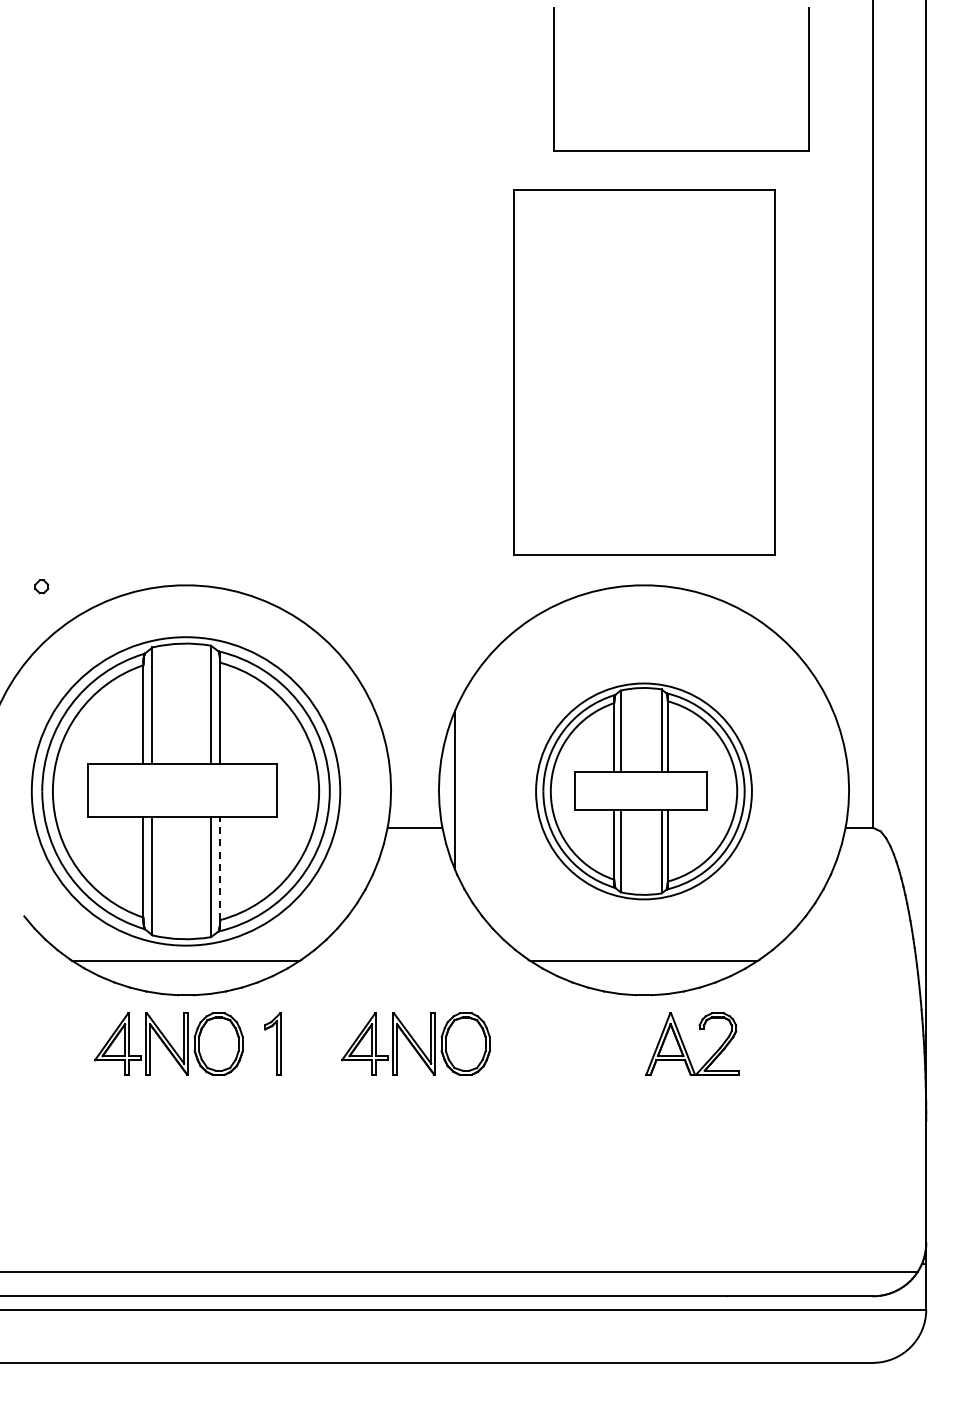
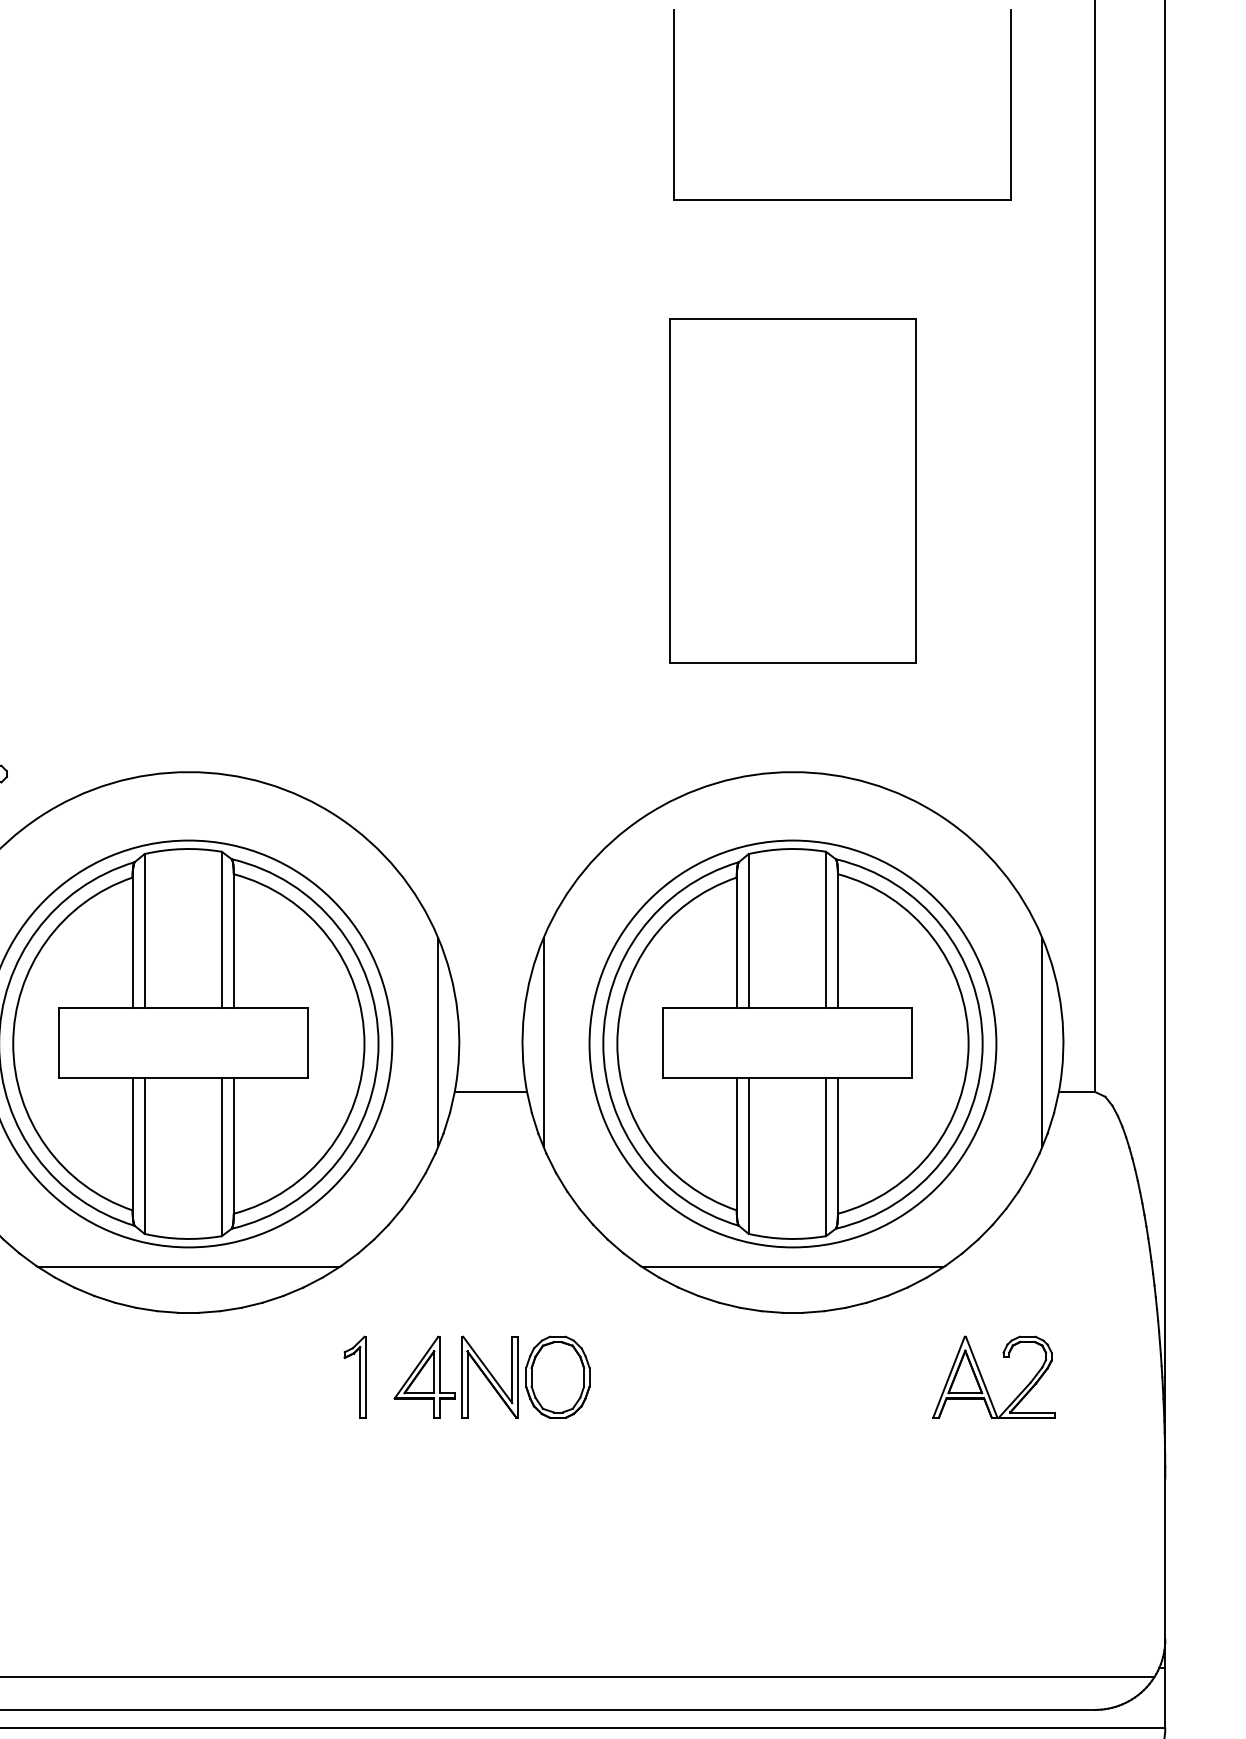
part: (643, 372) -> (792, 491), size x0.71
line: (375, 790) -> (438, 1042), added
line: (833, 790) -> (1042, 1042), added
part: (643, 791) -> (792, 1044), size x1.43
line: (220, 868) -> (234, 1145), dashed -> solid
part: (168, 1043) -> (165, 1376), removed
part: (272, 1043) -> (354, 1376), moved
part: (684, 1044) -> (983, 1377), moved

